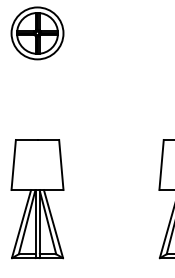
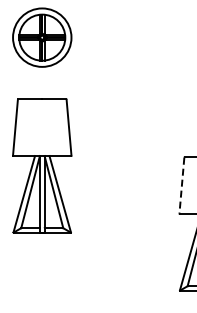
line: (161, 165) -> (181, 186), solid -> dashed
part: (37, 198) -> (42, 165), moved

